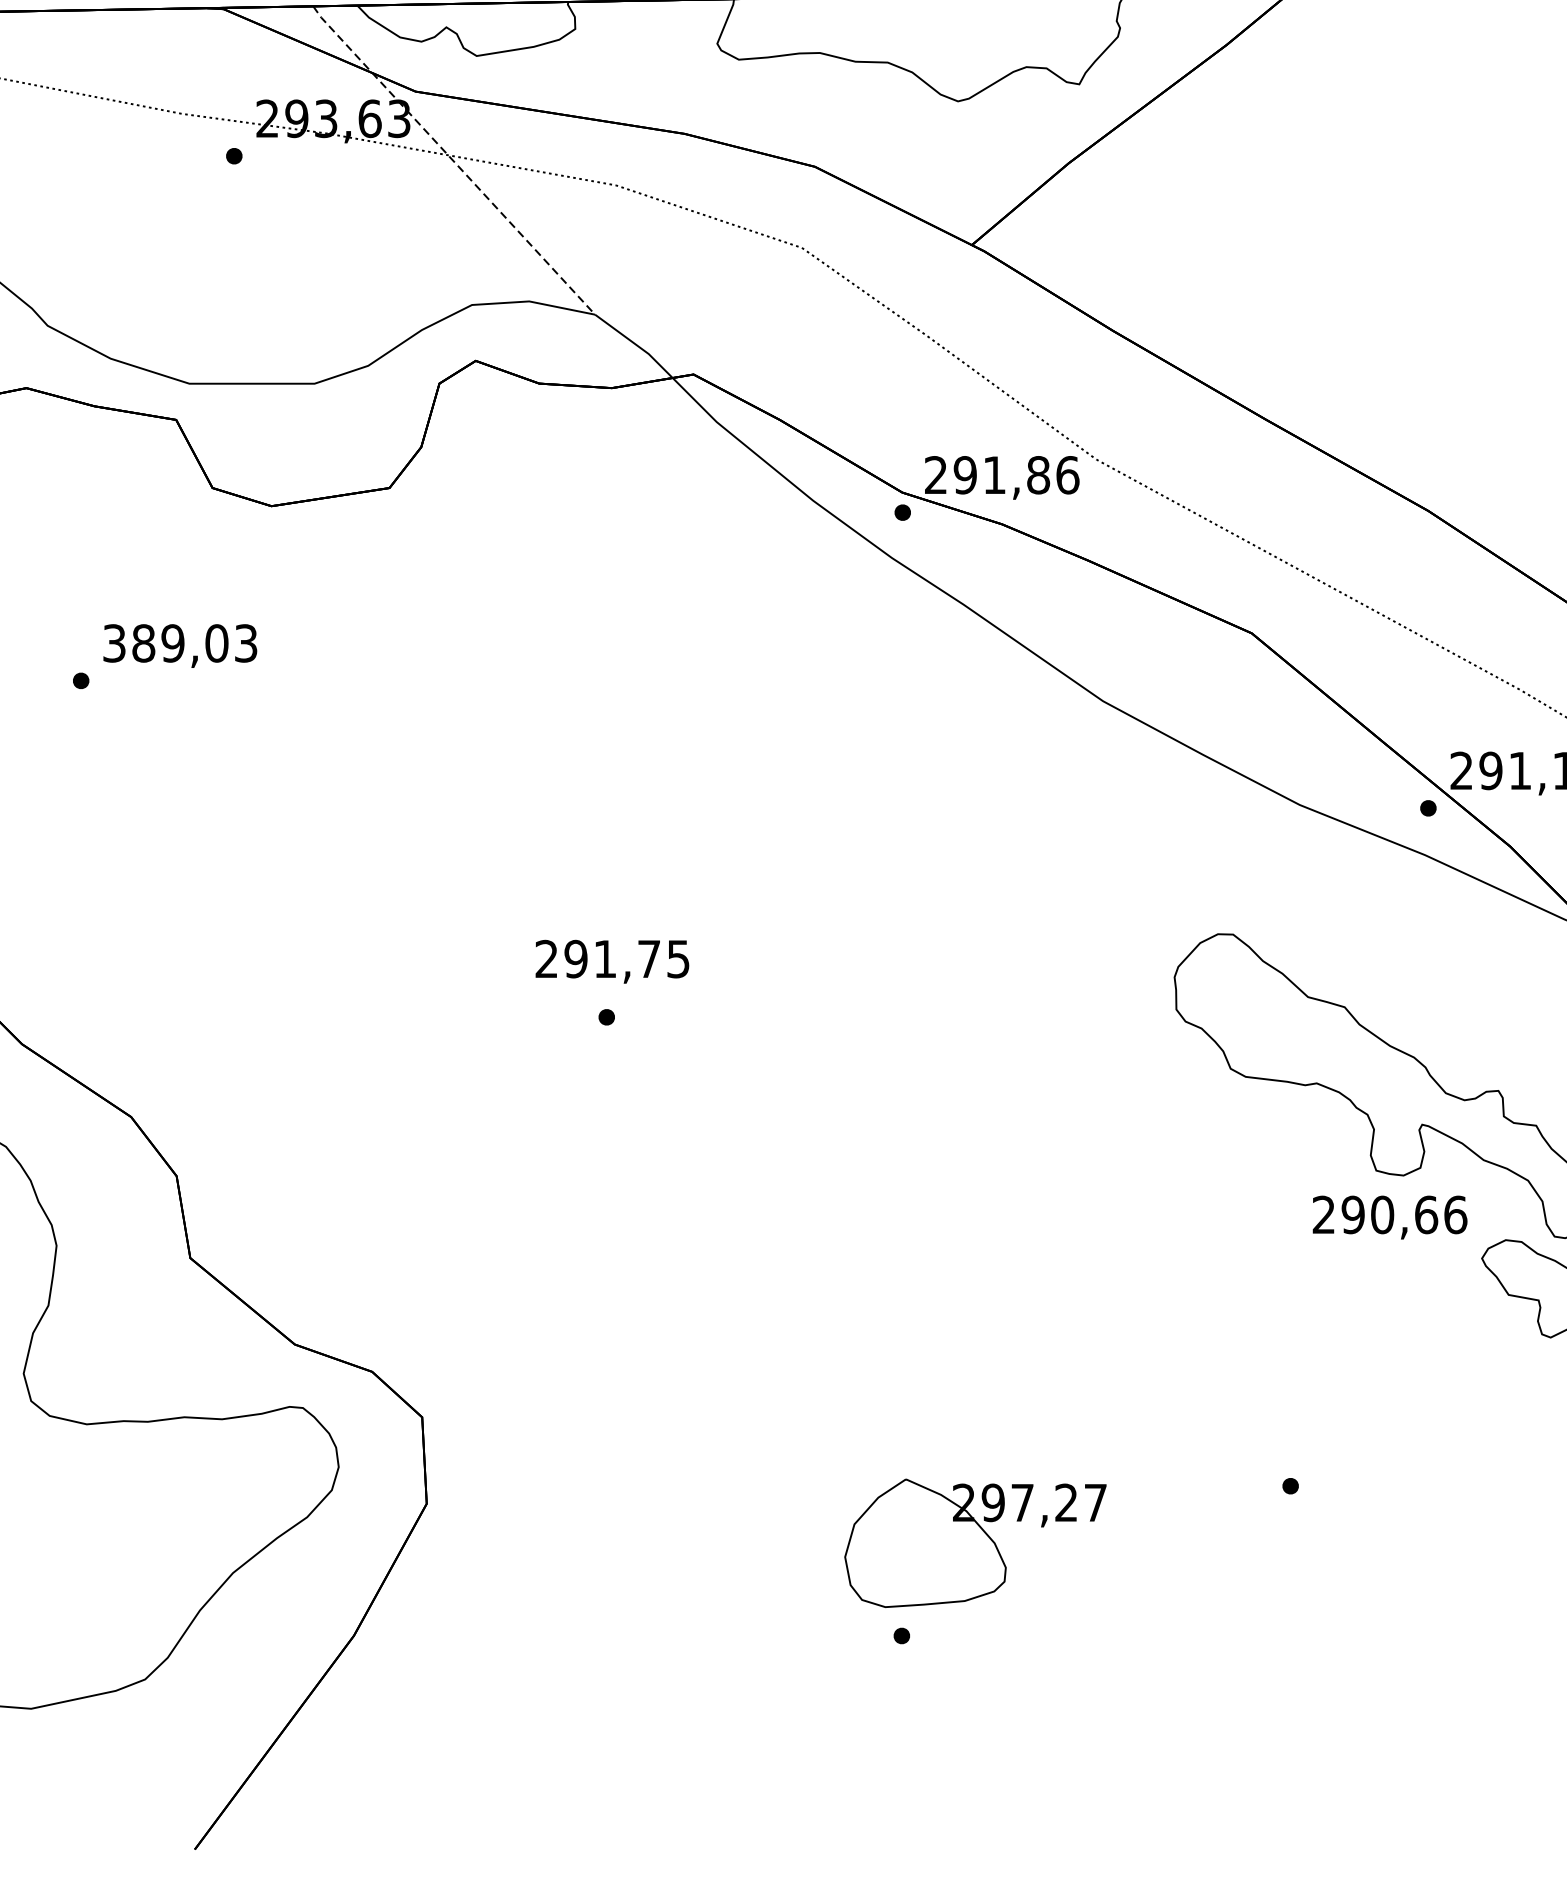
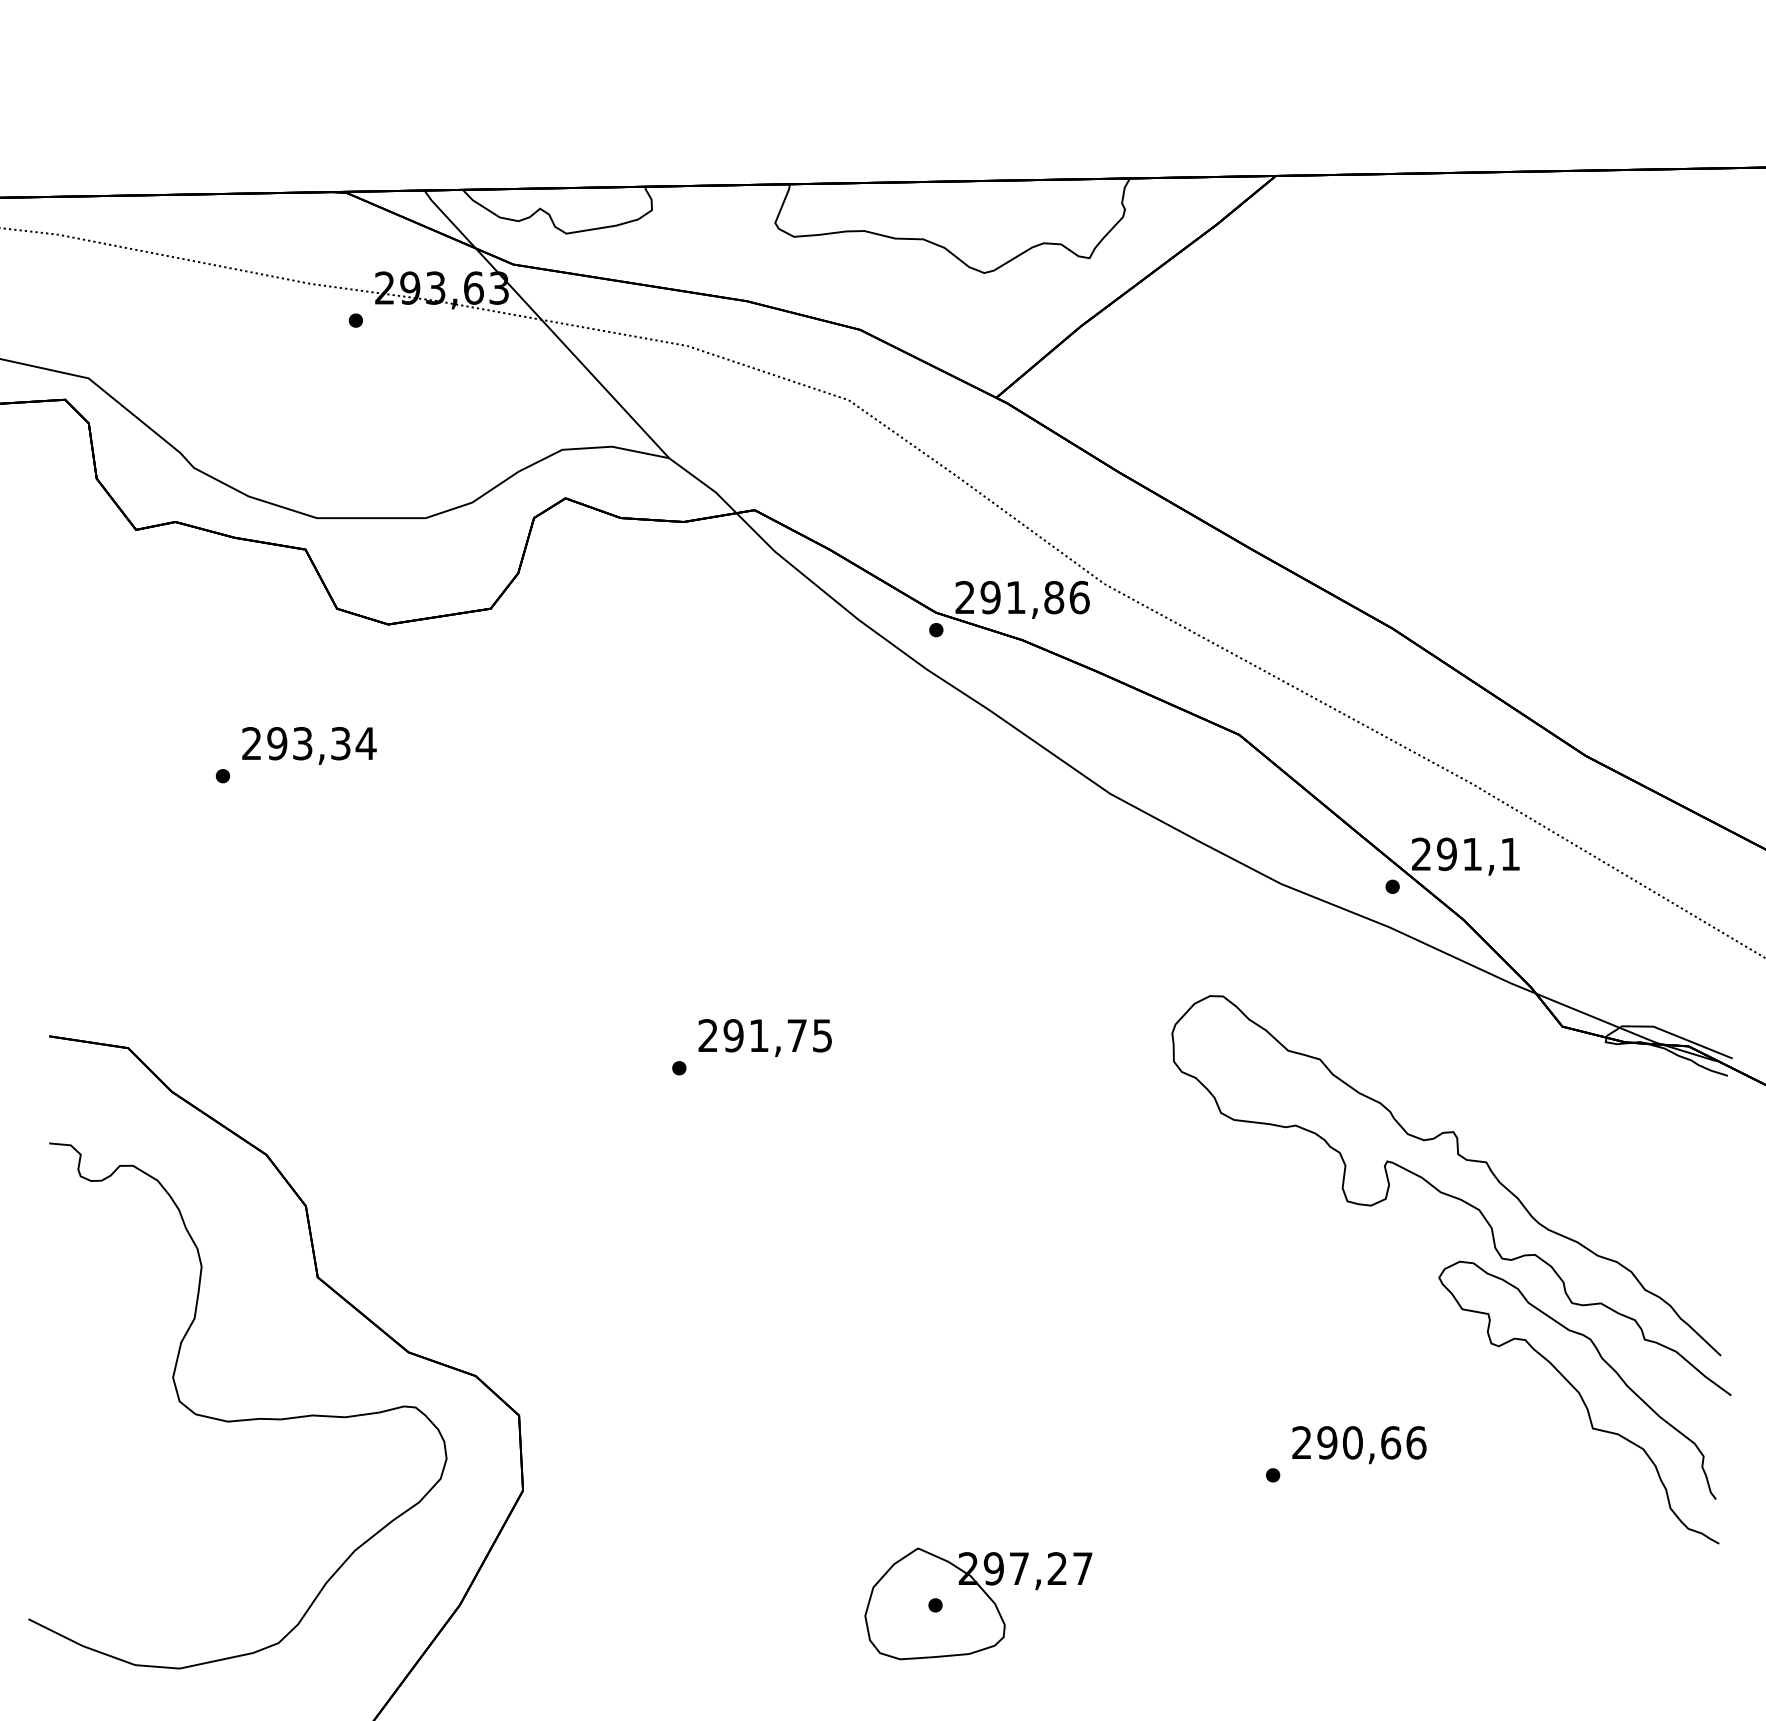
line: (452, 160) -> (545, 324), dashed -> solid
text: (180, 643) -> (309, 743), 389,03 -> 293,34
text: (611, 961) -> (764, 1037), moved
text: (1390, 1218) -> (1359, 1445), moved
part: (975, 1542) -> (978, 1603), moved

